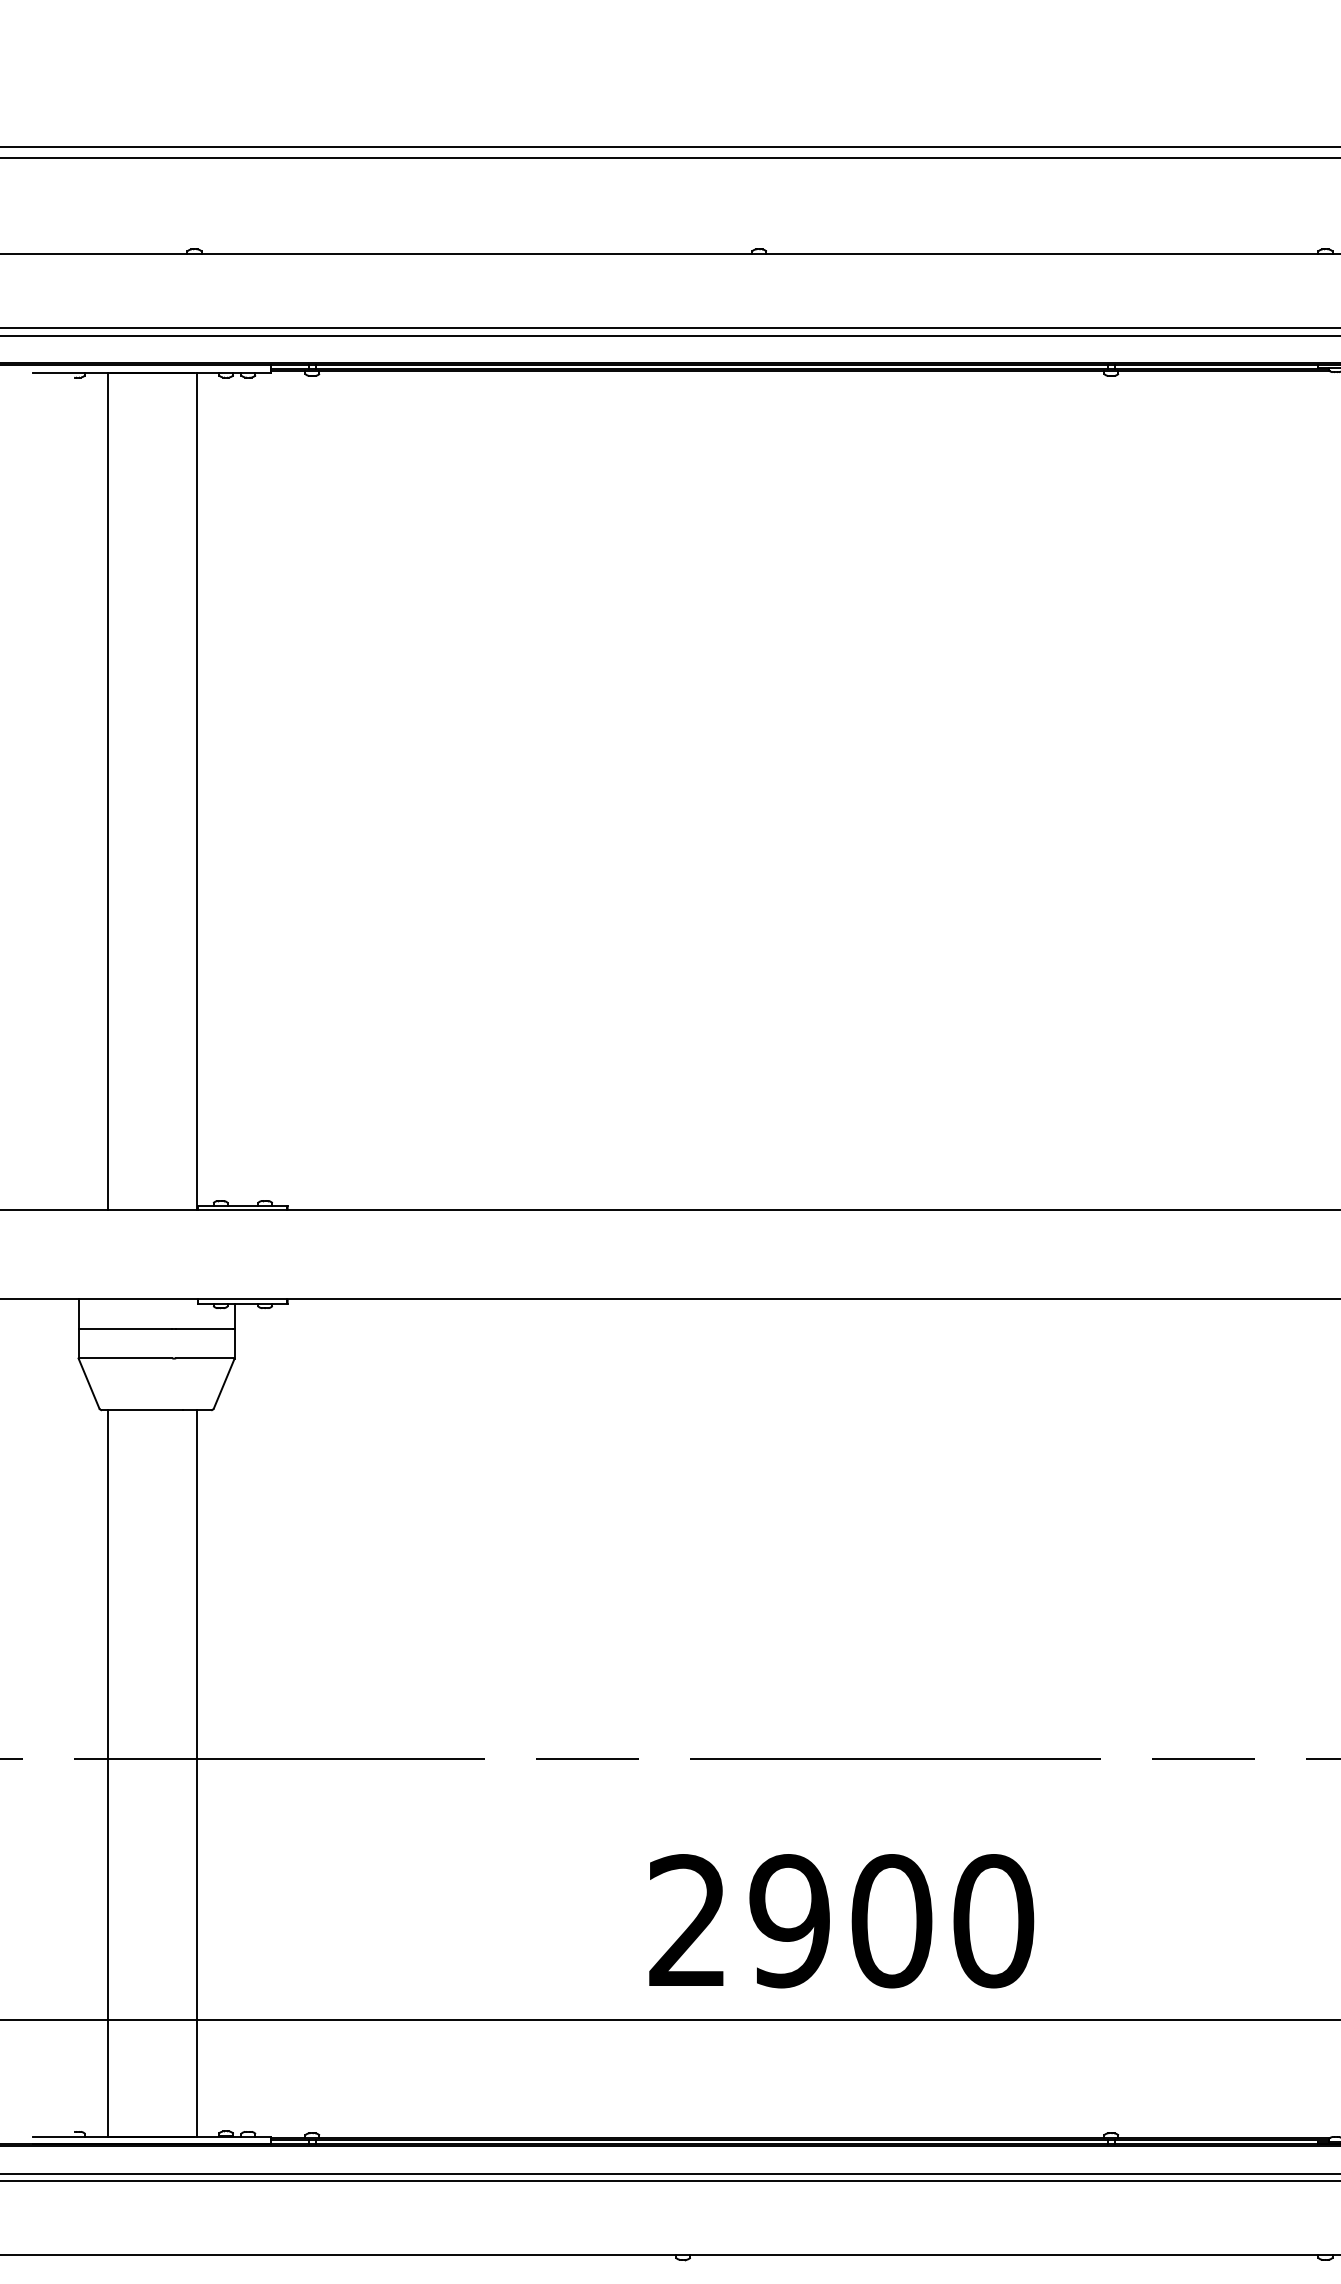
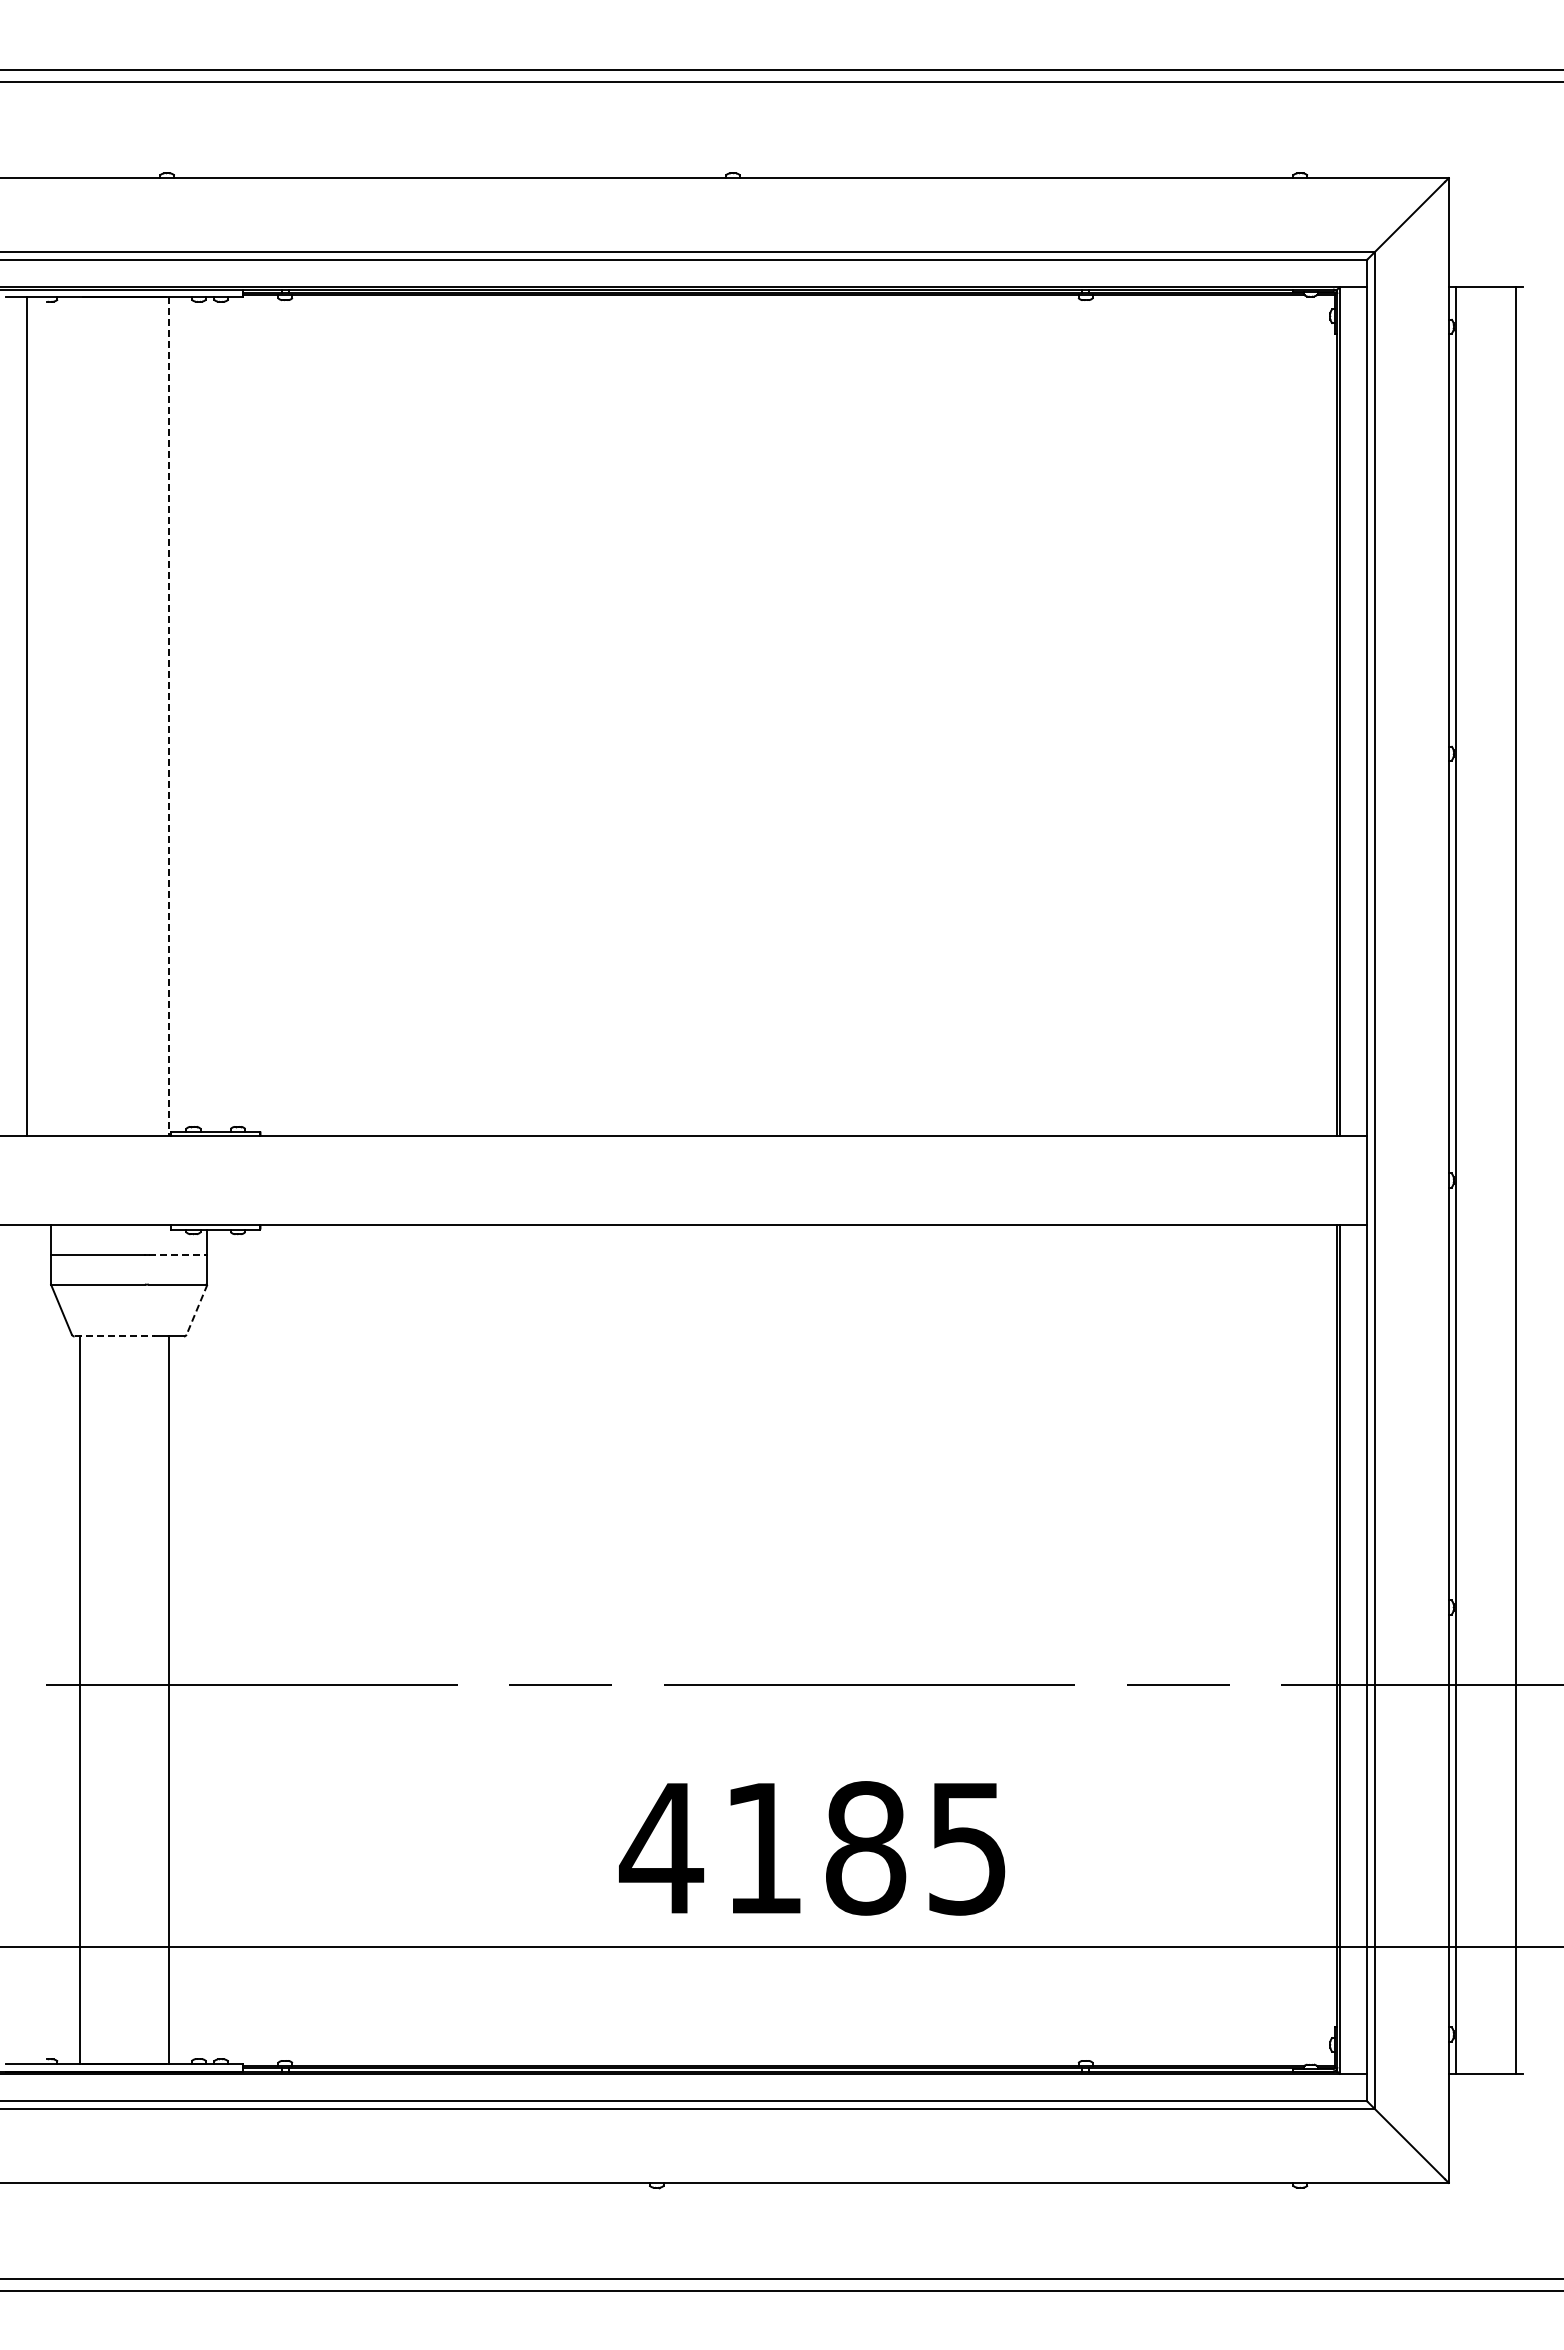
line: (107, 791) -> (27, 716), moved
line: (196, 791) -> (169, 716), solid -> dashed
line: (204, 1328) -> (177, 1254), solid -> dashed
line: (223, 1384) -> (196, 1310), solid -> dashed
line: (142, 1410) -> (115, 1336), solid -> dashed
text: (839, 1921) -> (813, 1848), 2900 -> 4185

